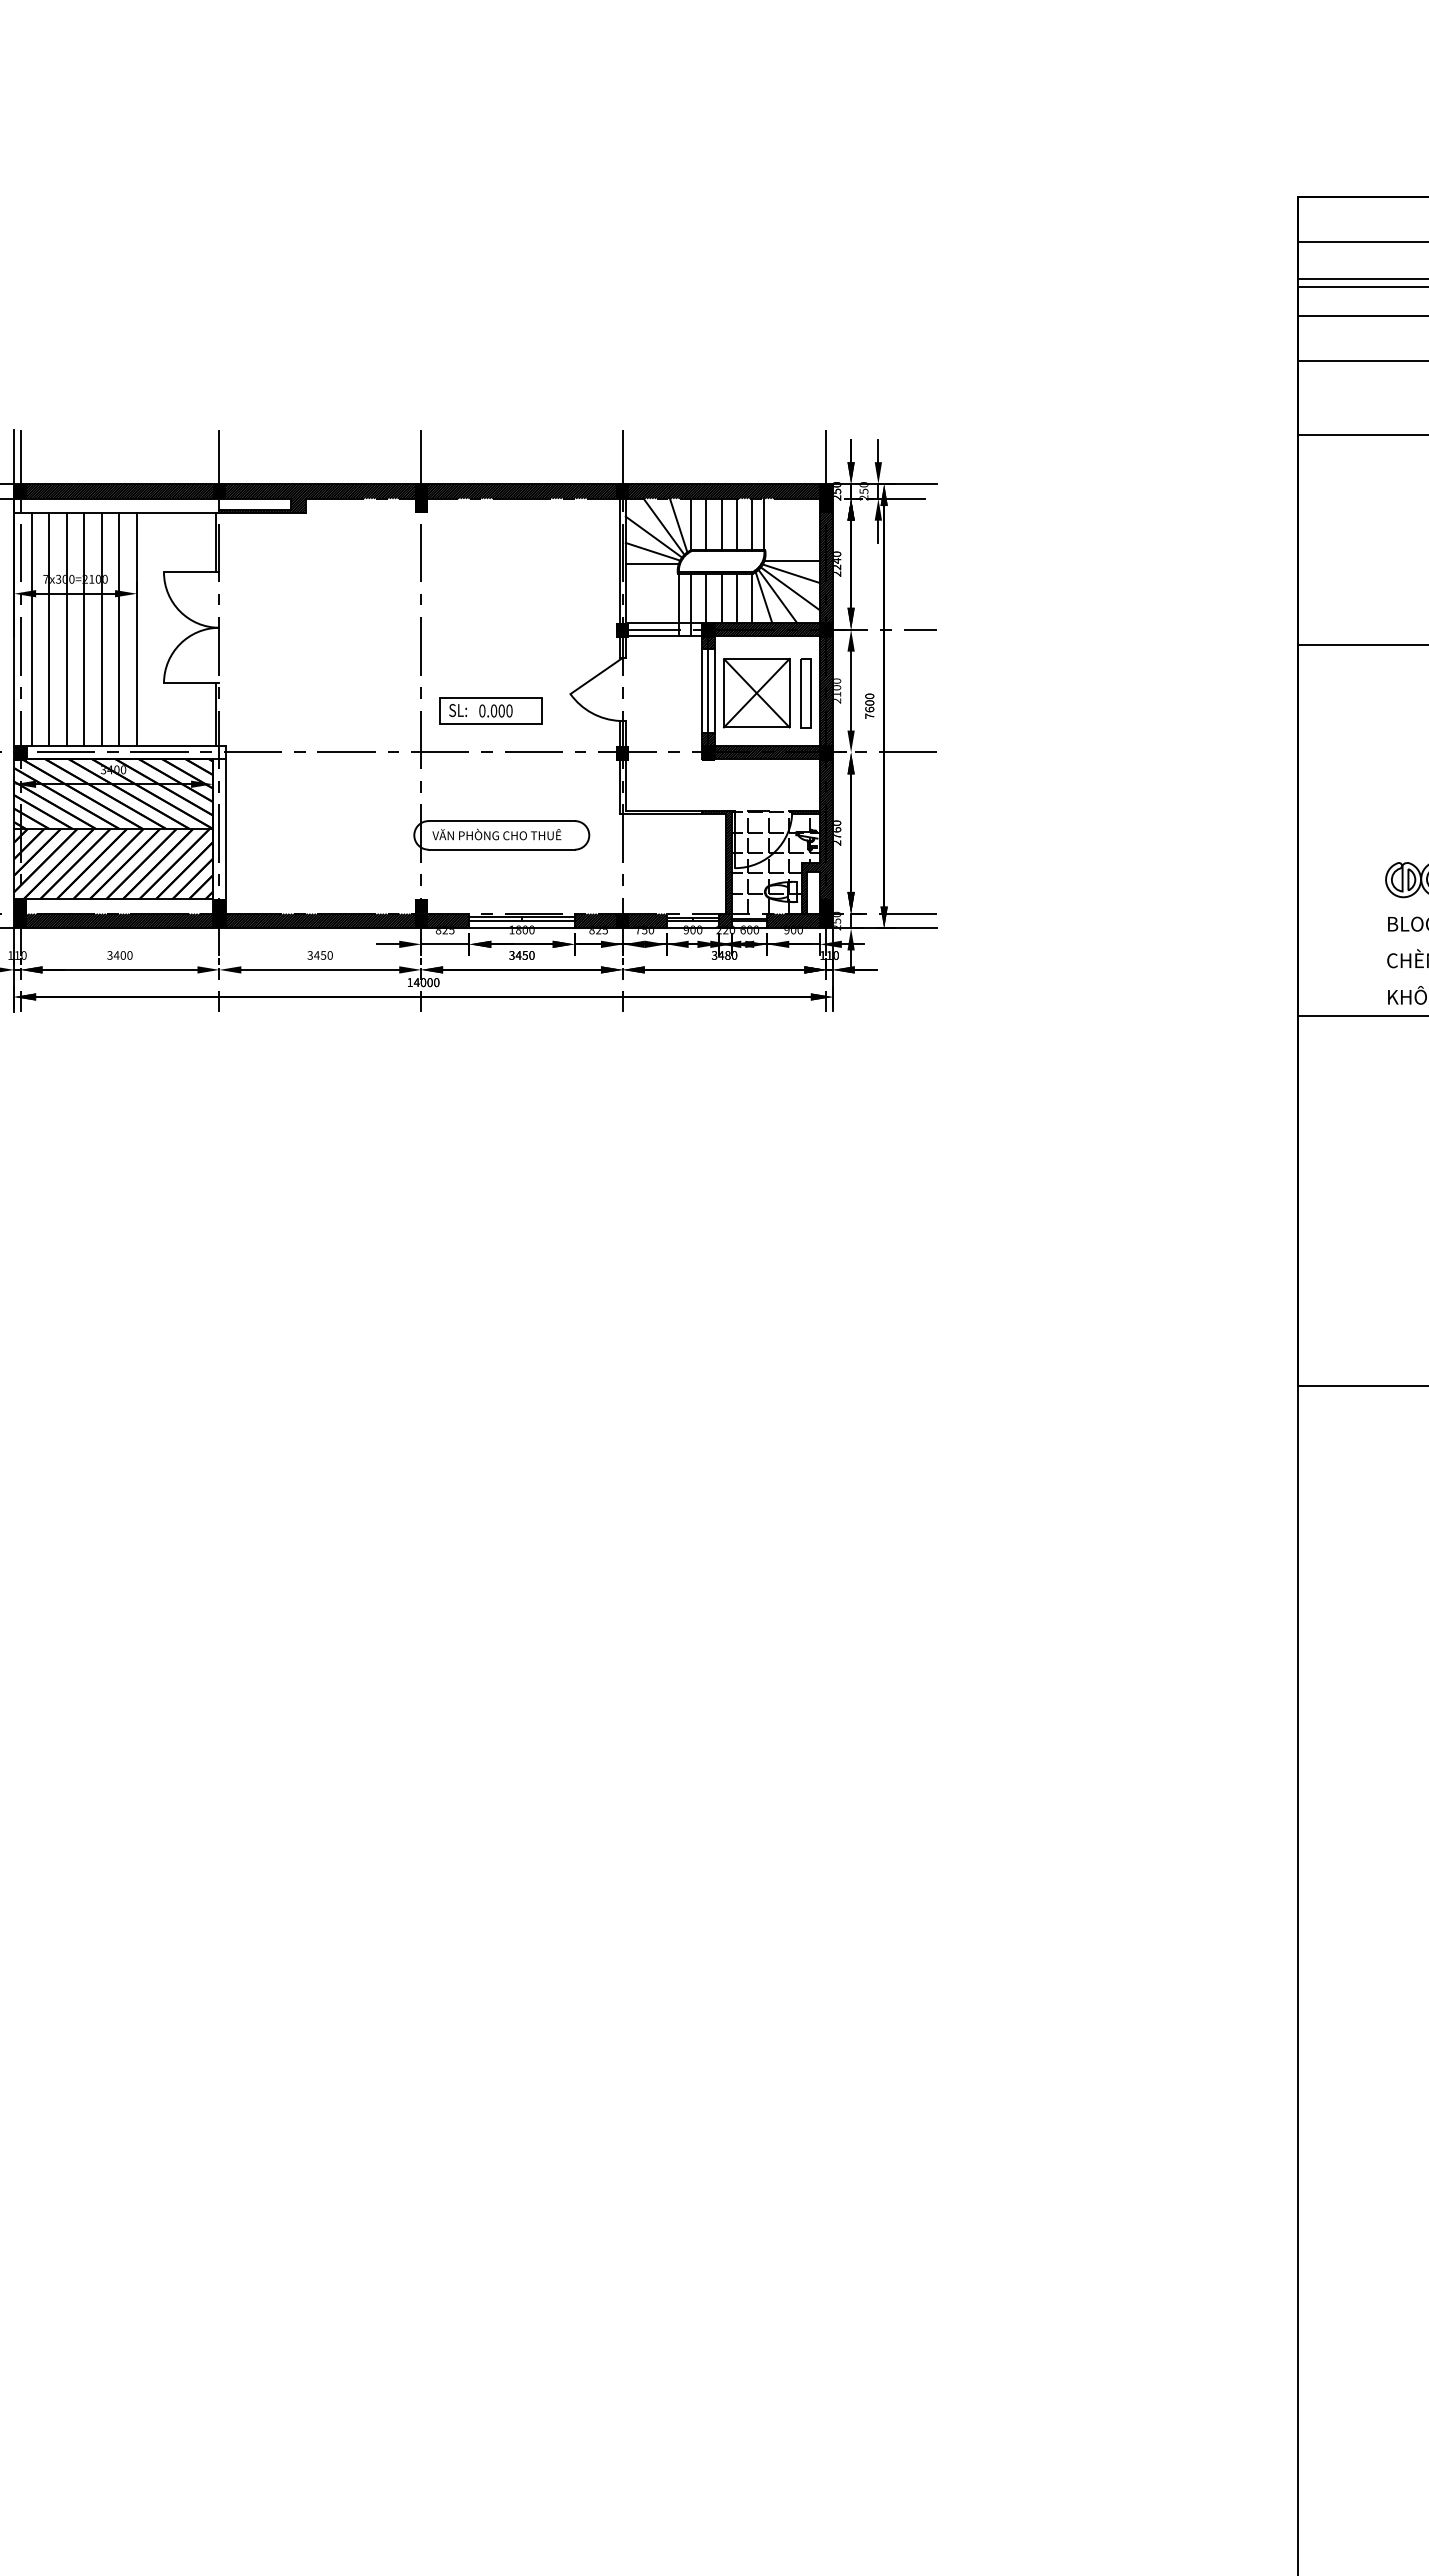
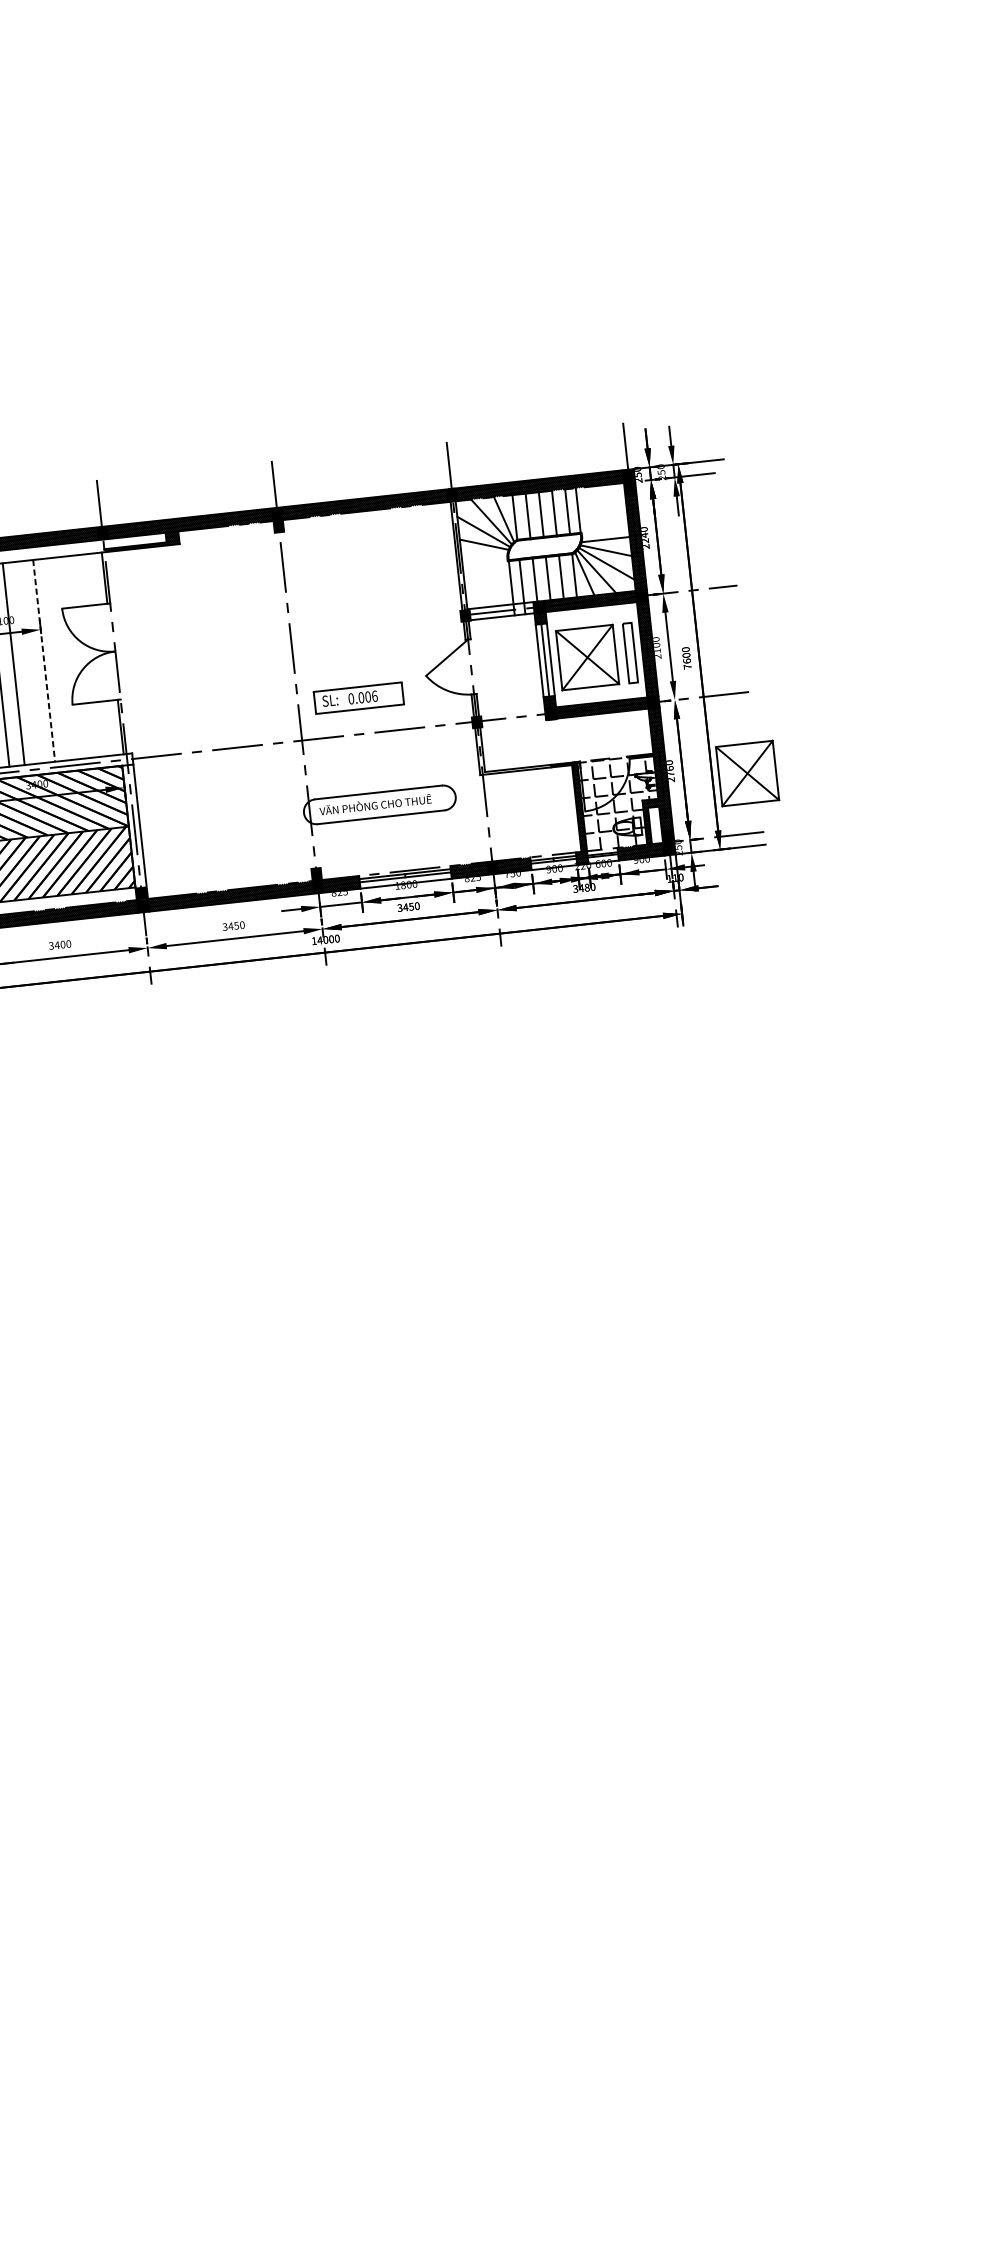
line: (652, 564) -> (485, 555), removed
line: (119, 629) -> (28, 662), removed
line: (136, 630) -> (43, 661), solid -> dashed
text: (509, 710) -> (374, 695), 0.000 -> 0.006
part: (924, 845) -> (747, 773), added

